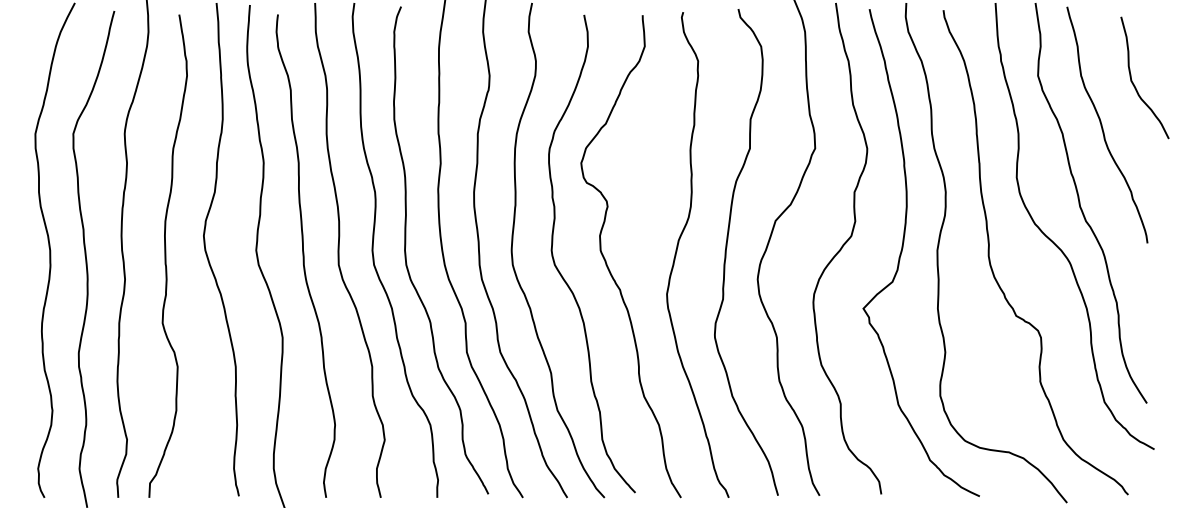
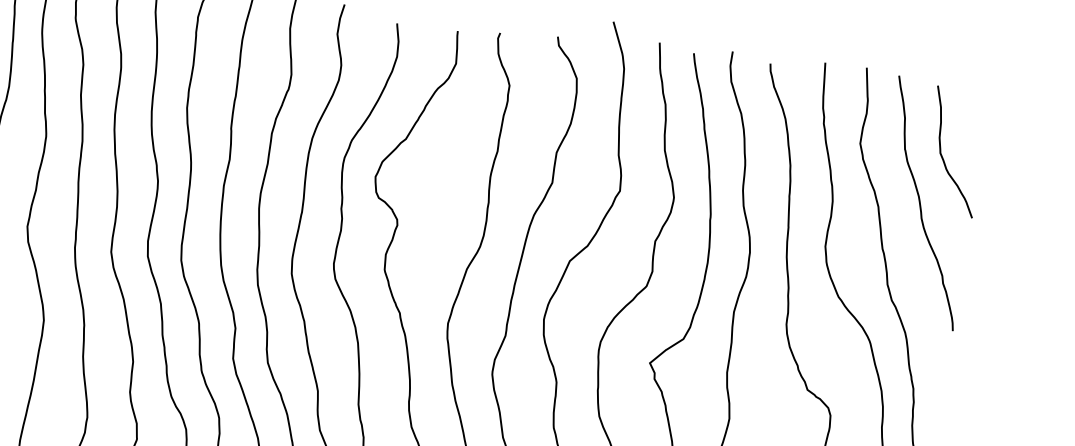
curve: (1135, 85) -> (944, 158), moved

